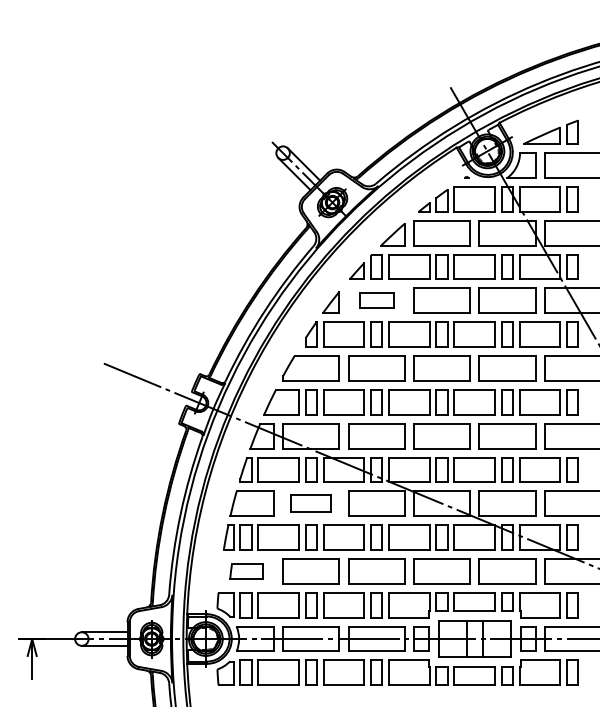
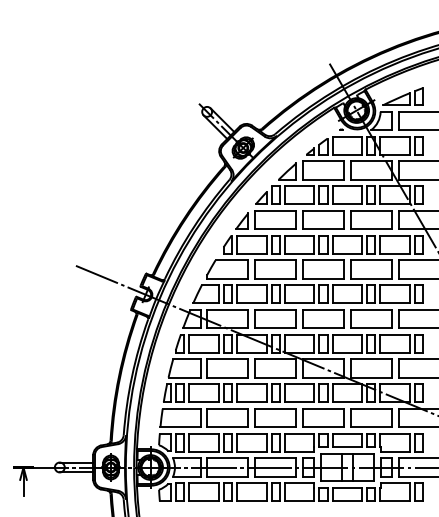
part: (376, 300) -> (275, 219), size x1.67
part: (310, 503) -> (227, 368), size x1.43
part: (246, 571) -> (180, 418), size x1.67

